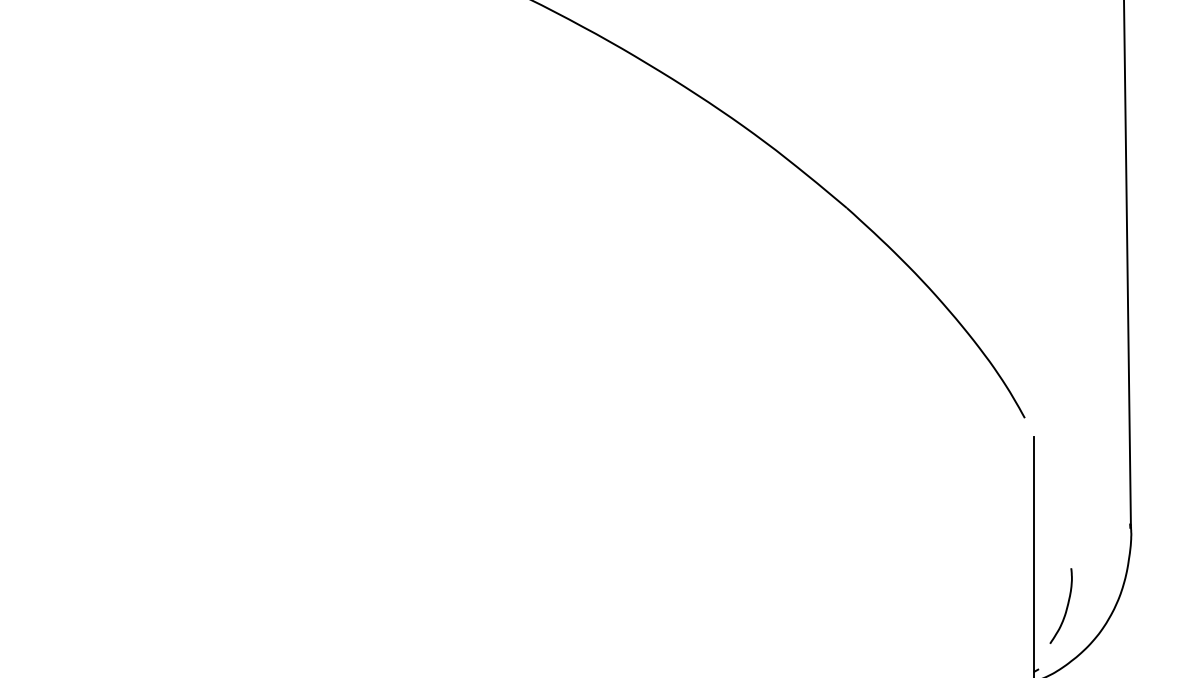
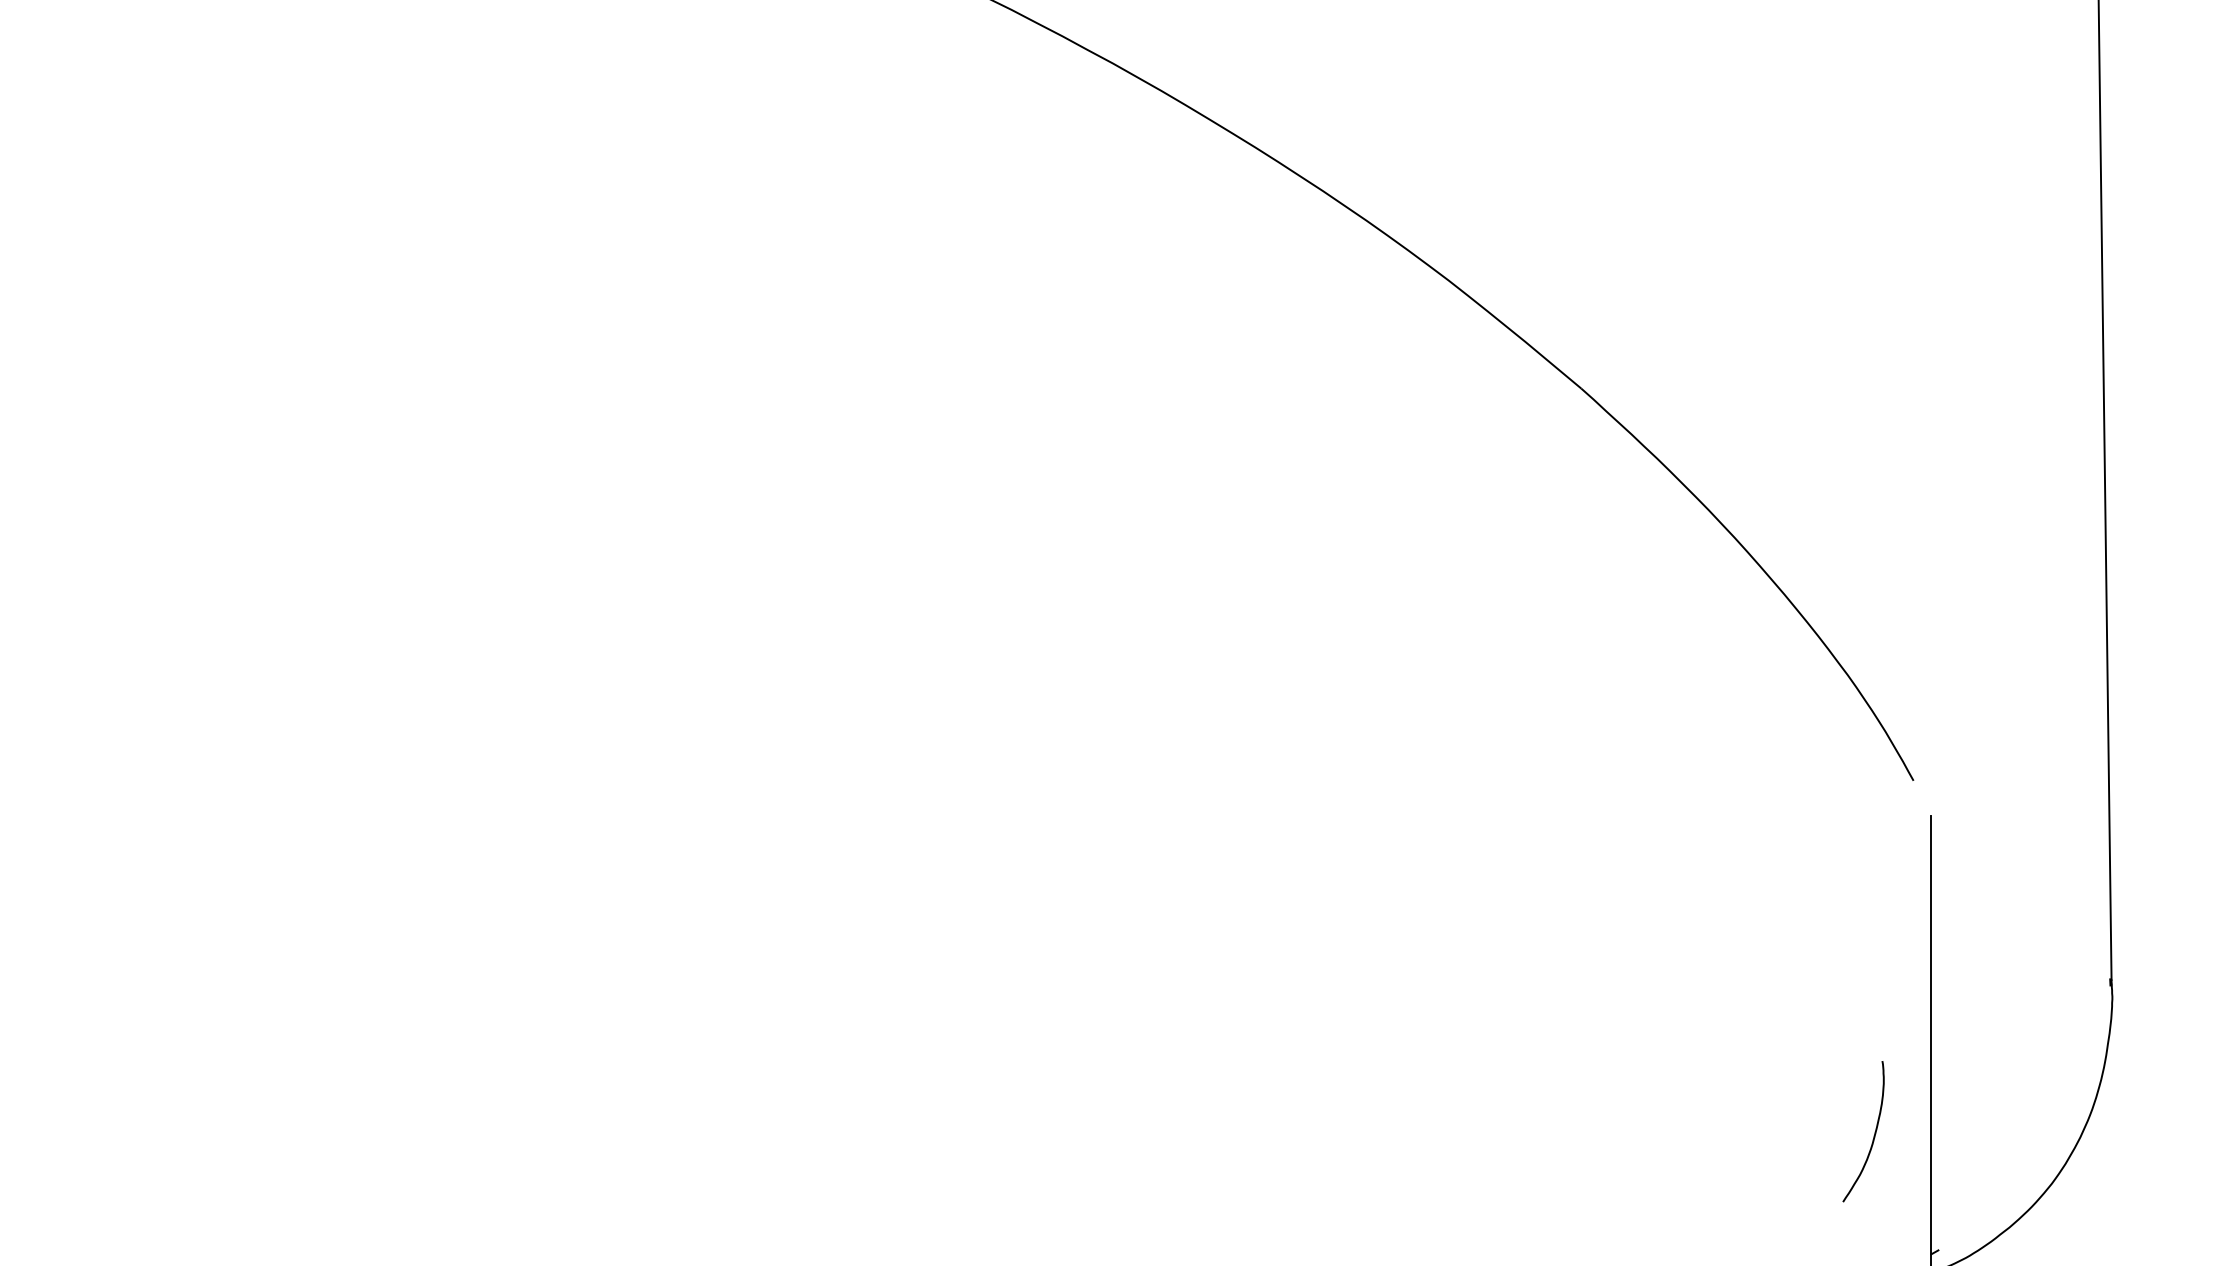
curve: (1066, 605) -> (1873, 1130), moved

